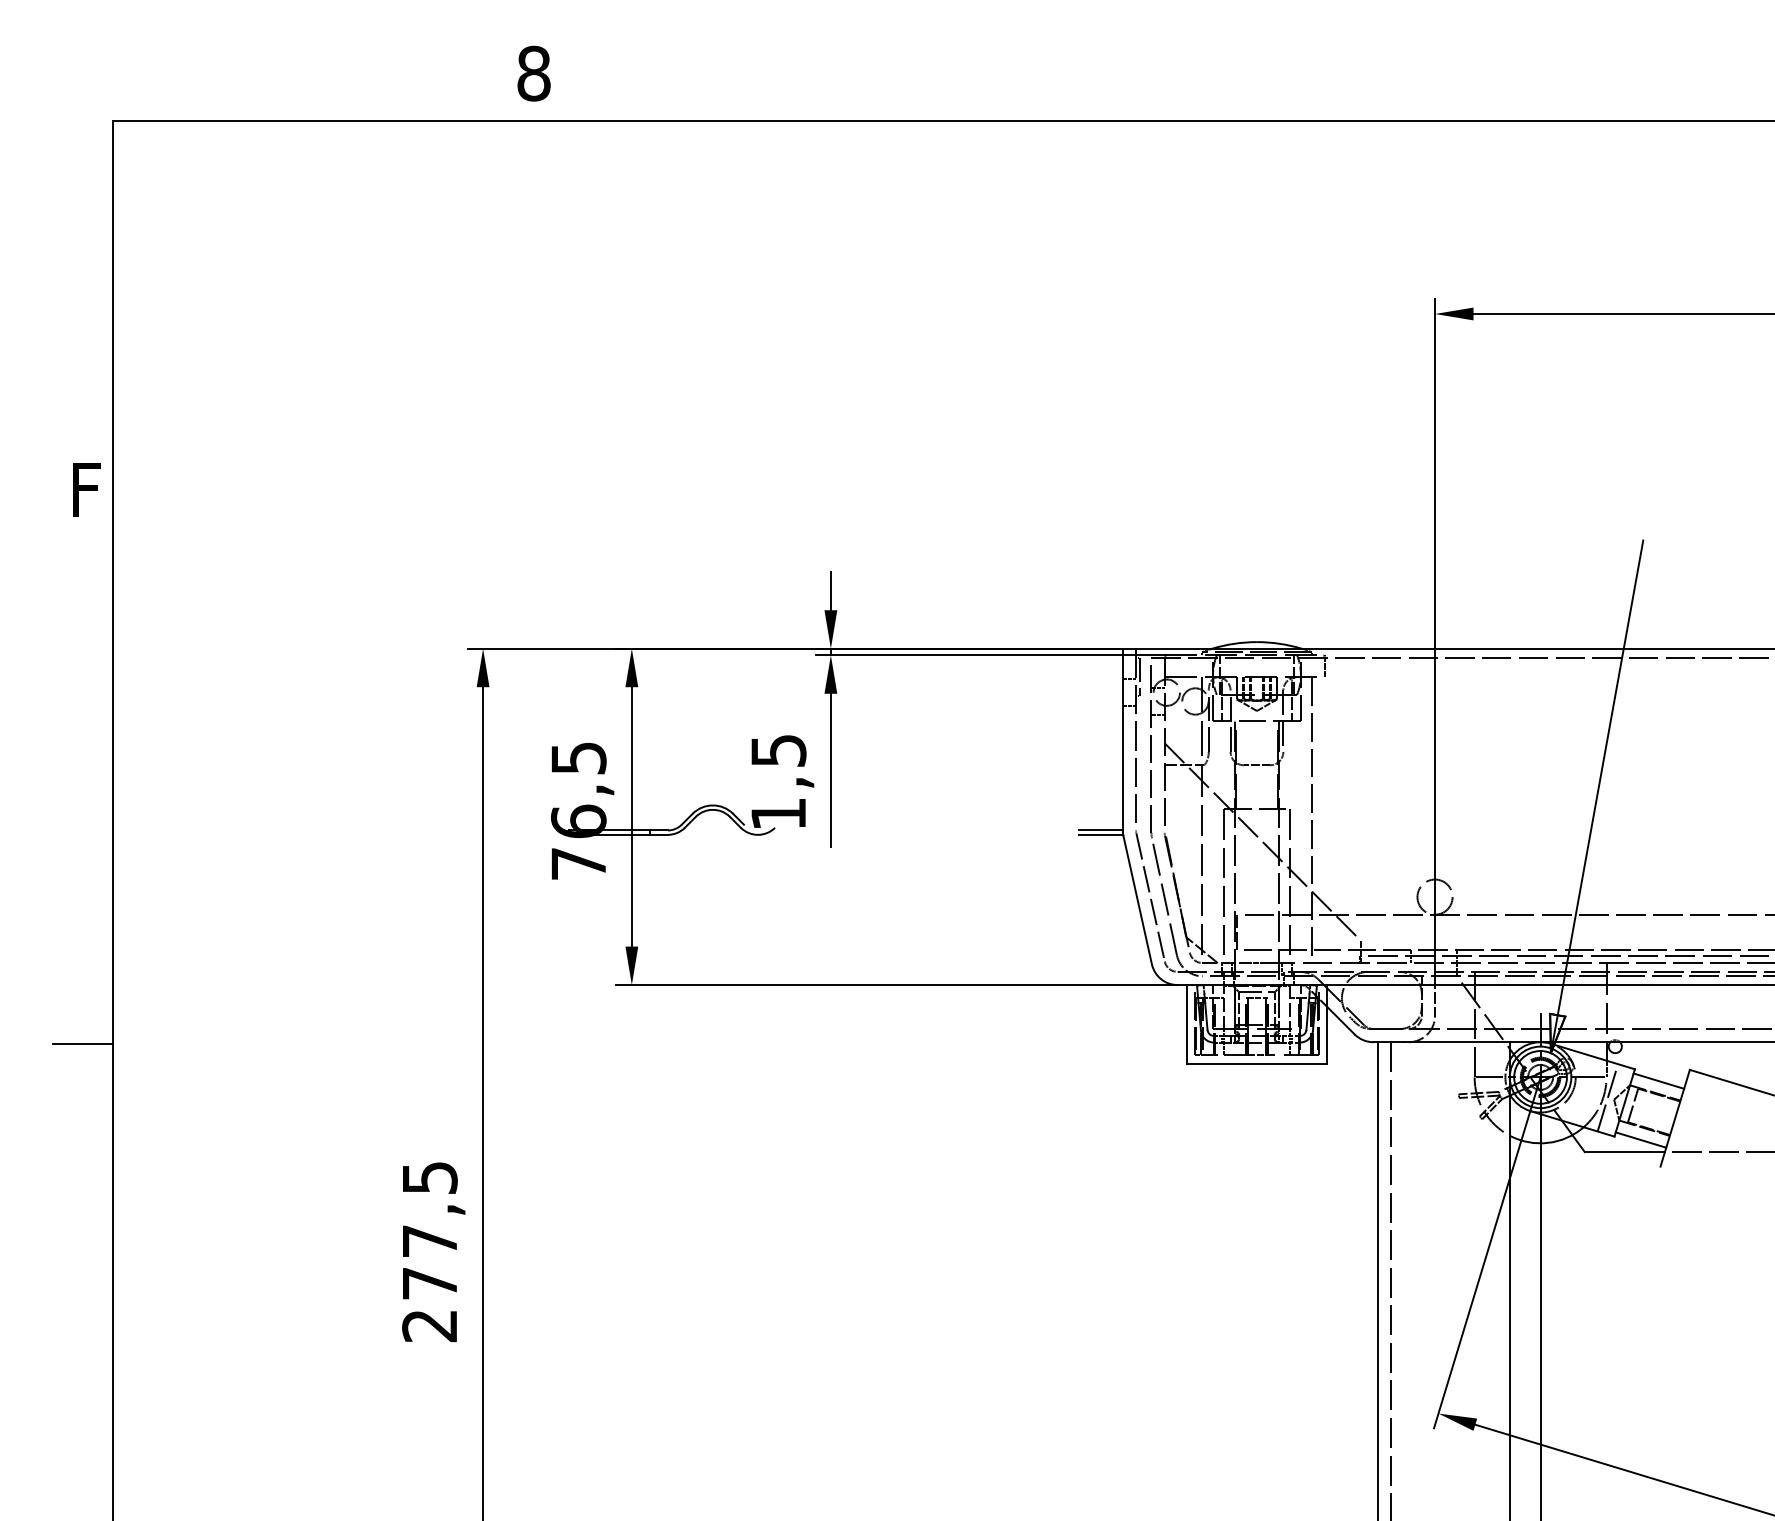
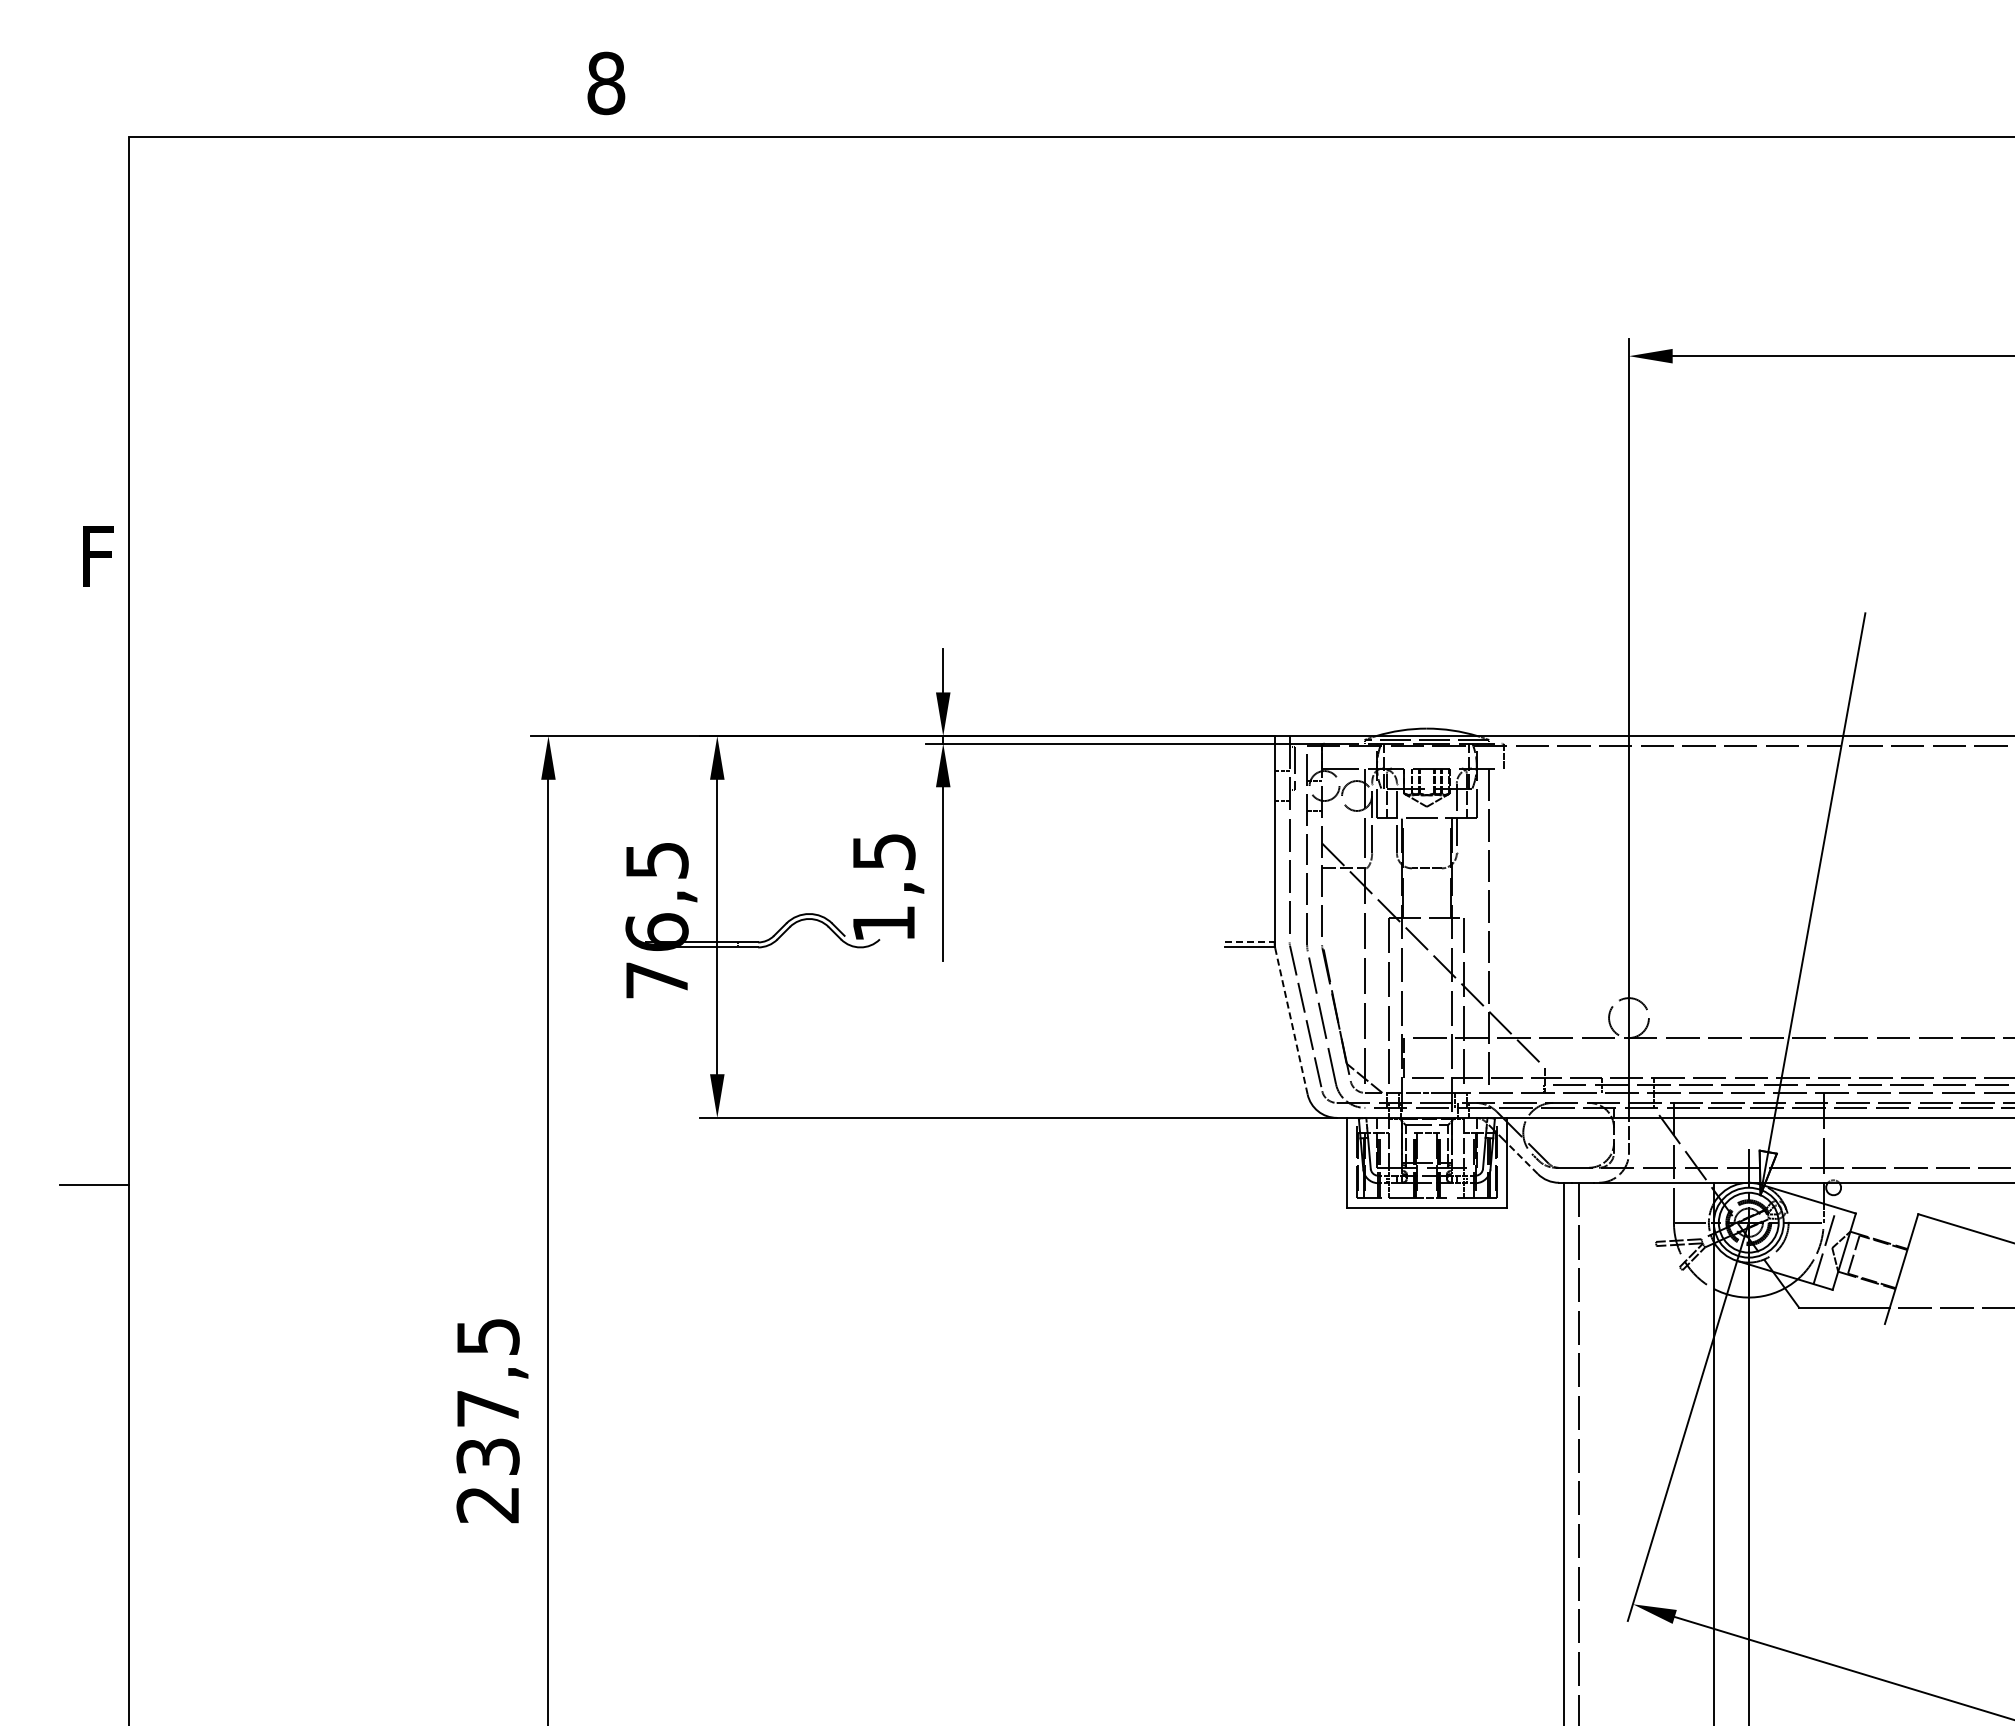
line: (1100, 830) -> (1249, 942), solid -> dashed
line: (1137, 900) -> (1291, 1021), solid -> dashed
line: (1340, 1020) -> (1521, 1158), solid -> dashed
line: (1658, 1080) -> (1882, 1226), removed
line: (1640, 1139) -> (1862, 1293), removed
text: (429, 1283) -> (487, 1456), 277,5 -> 237,5

